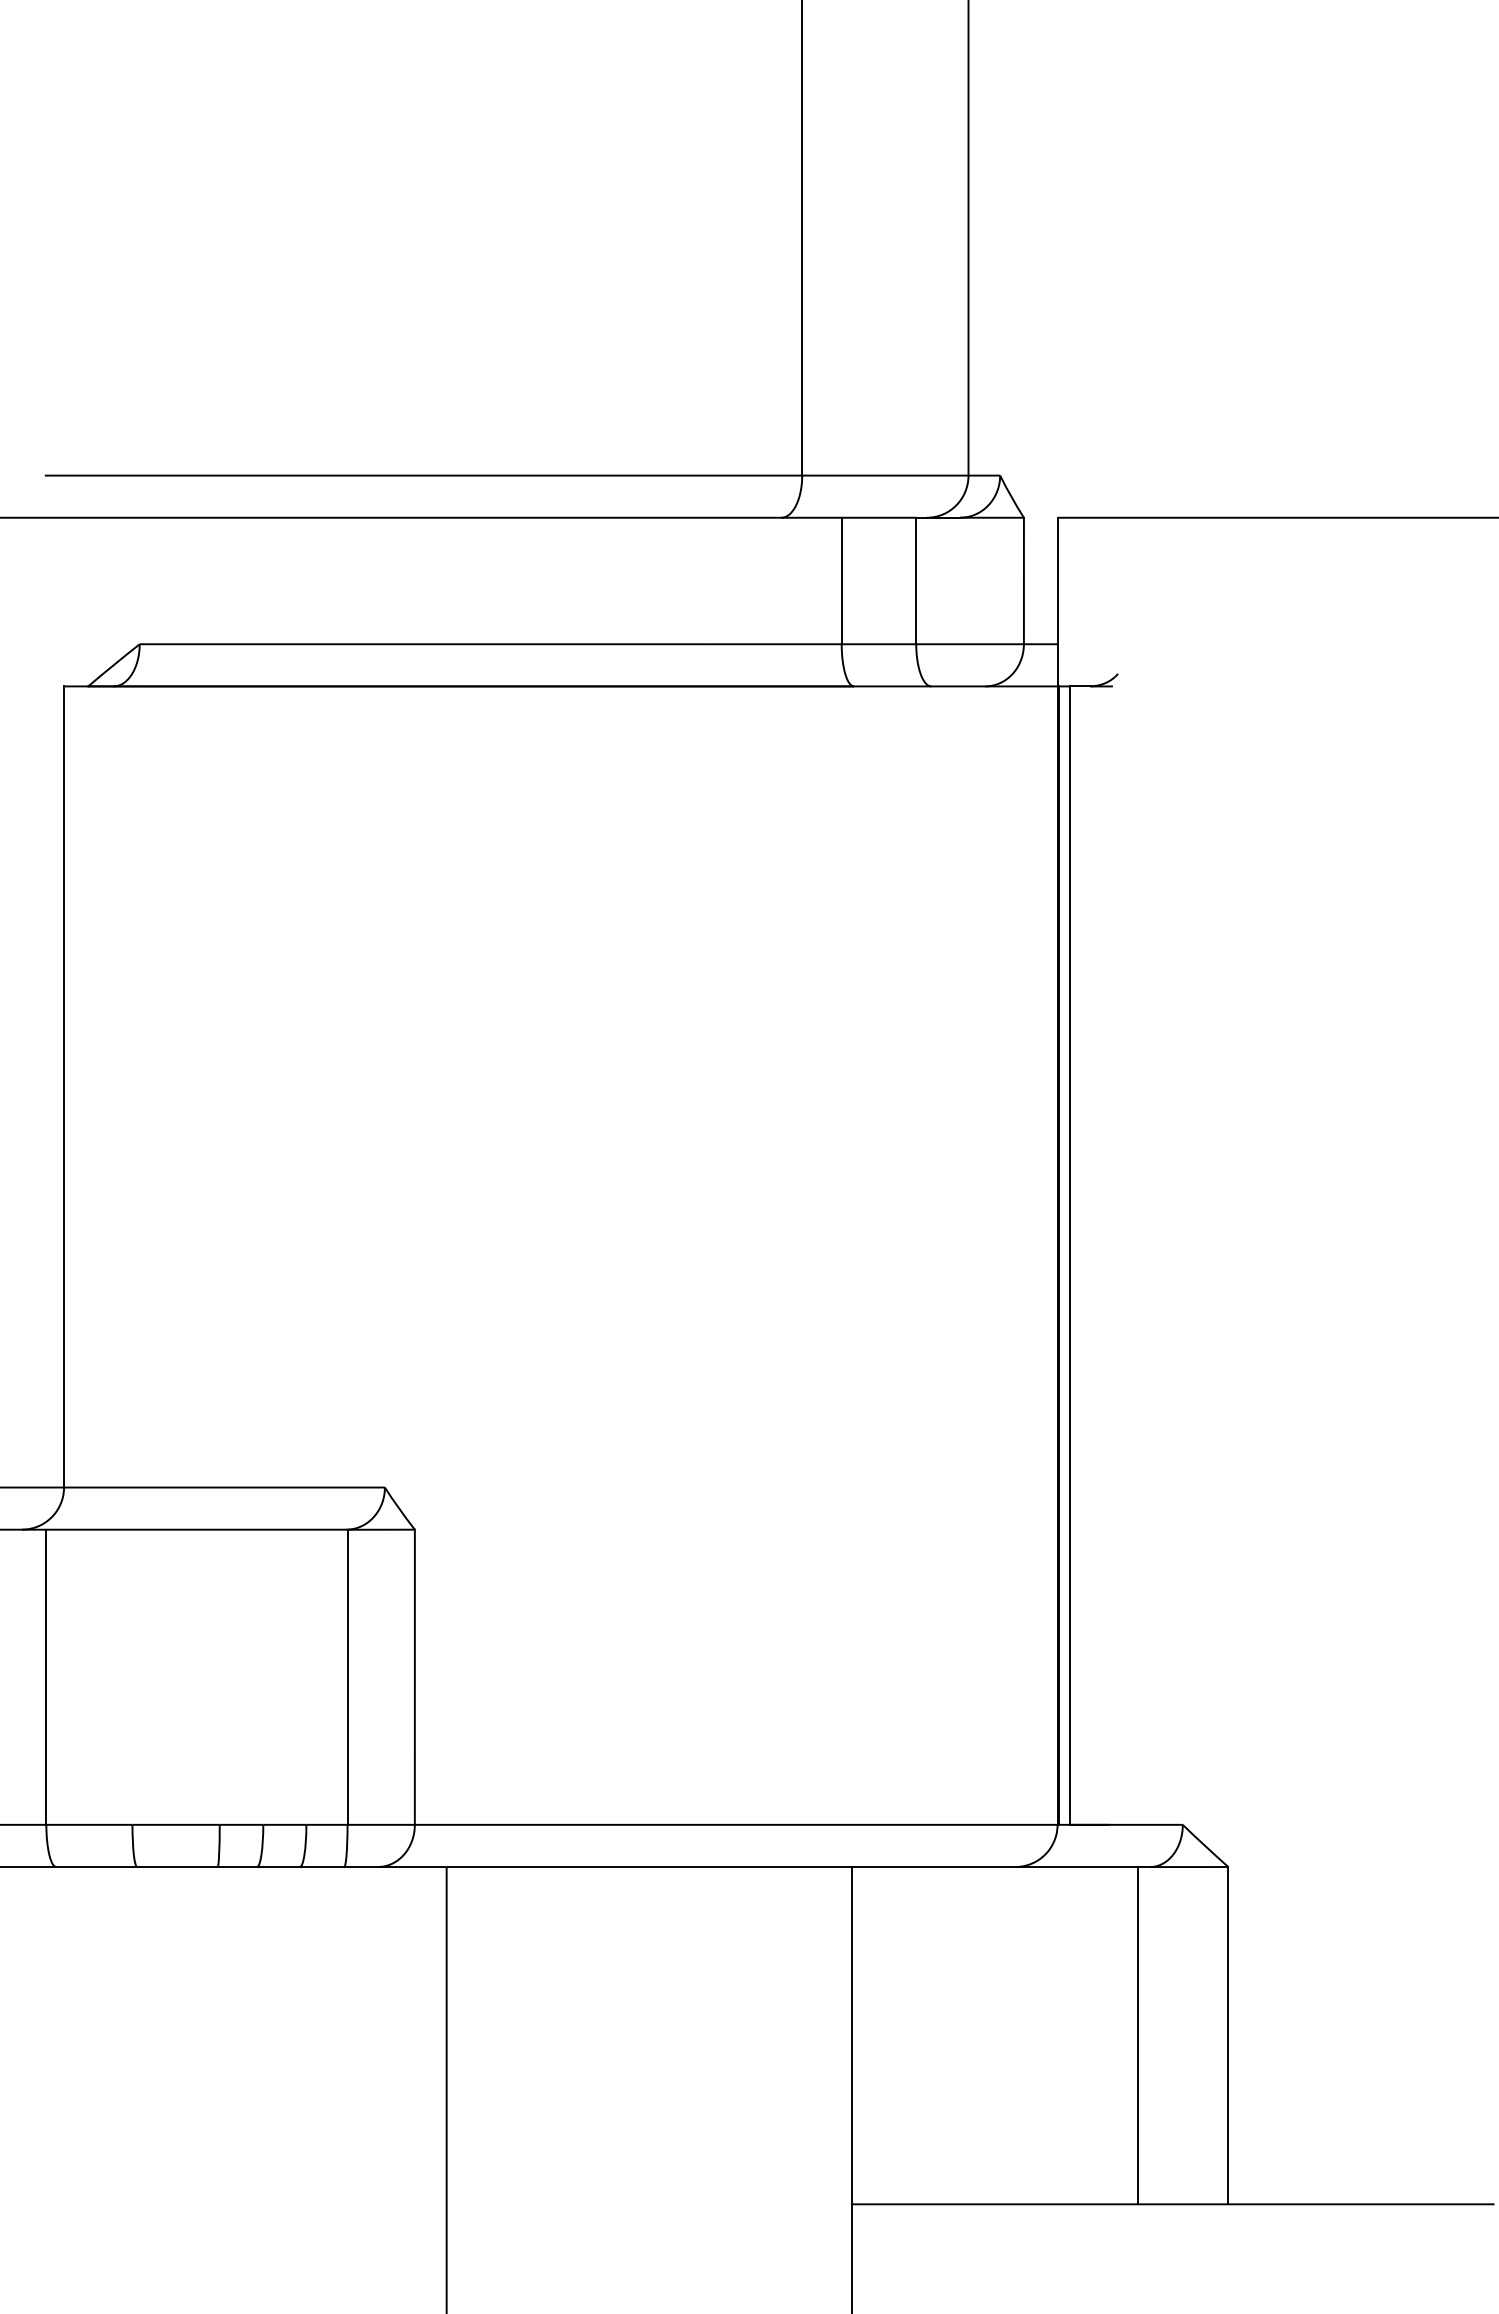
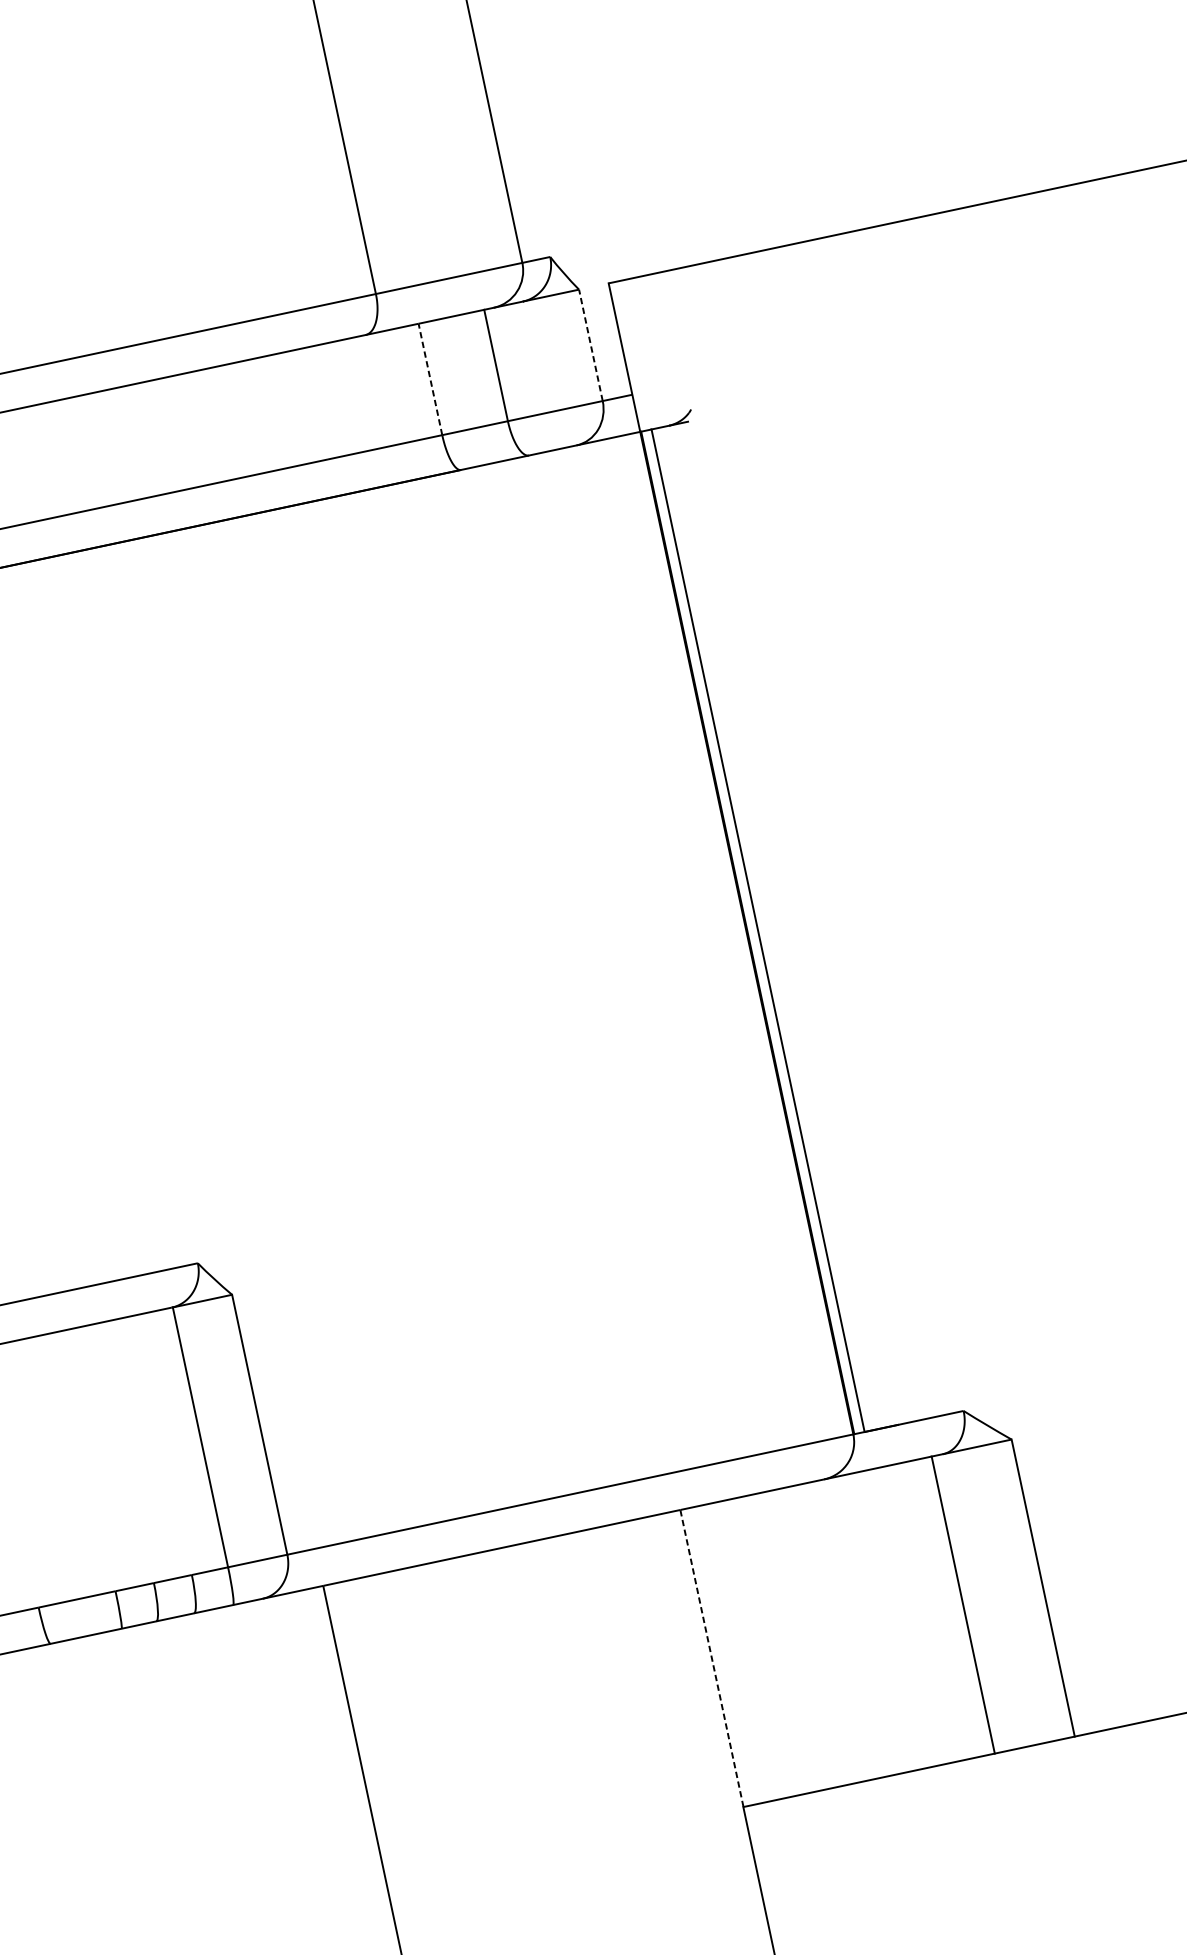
line: (841, 580) -> (430, 379), solid -> dashed
line: (1023, 580) -> (590, 344), solid -> dashed
line: (852, 2035) -> (712, 1658), solid -> dashed

